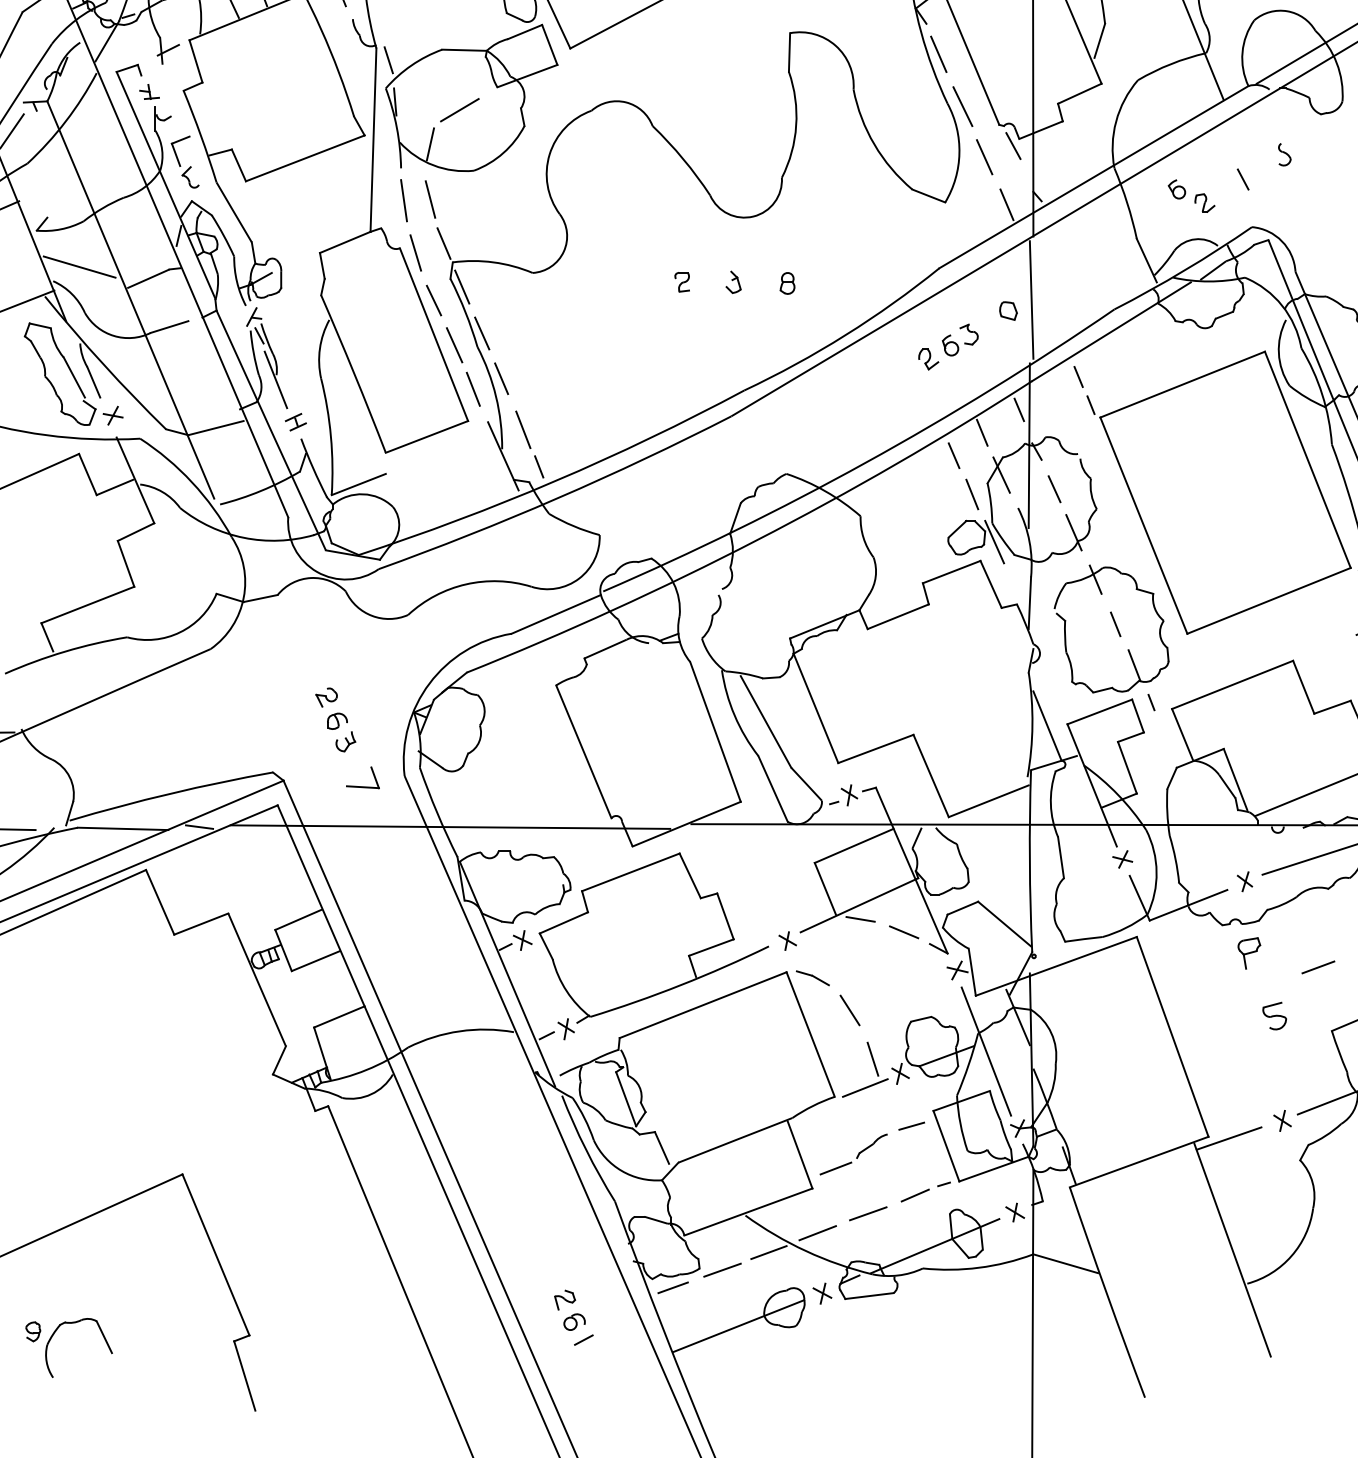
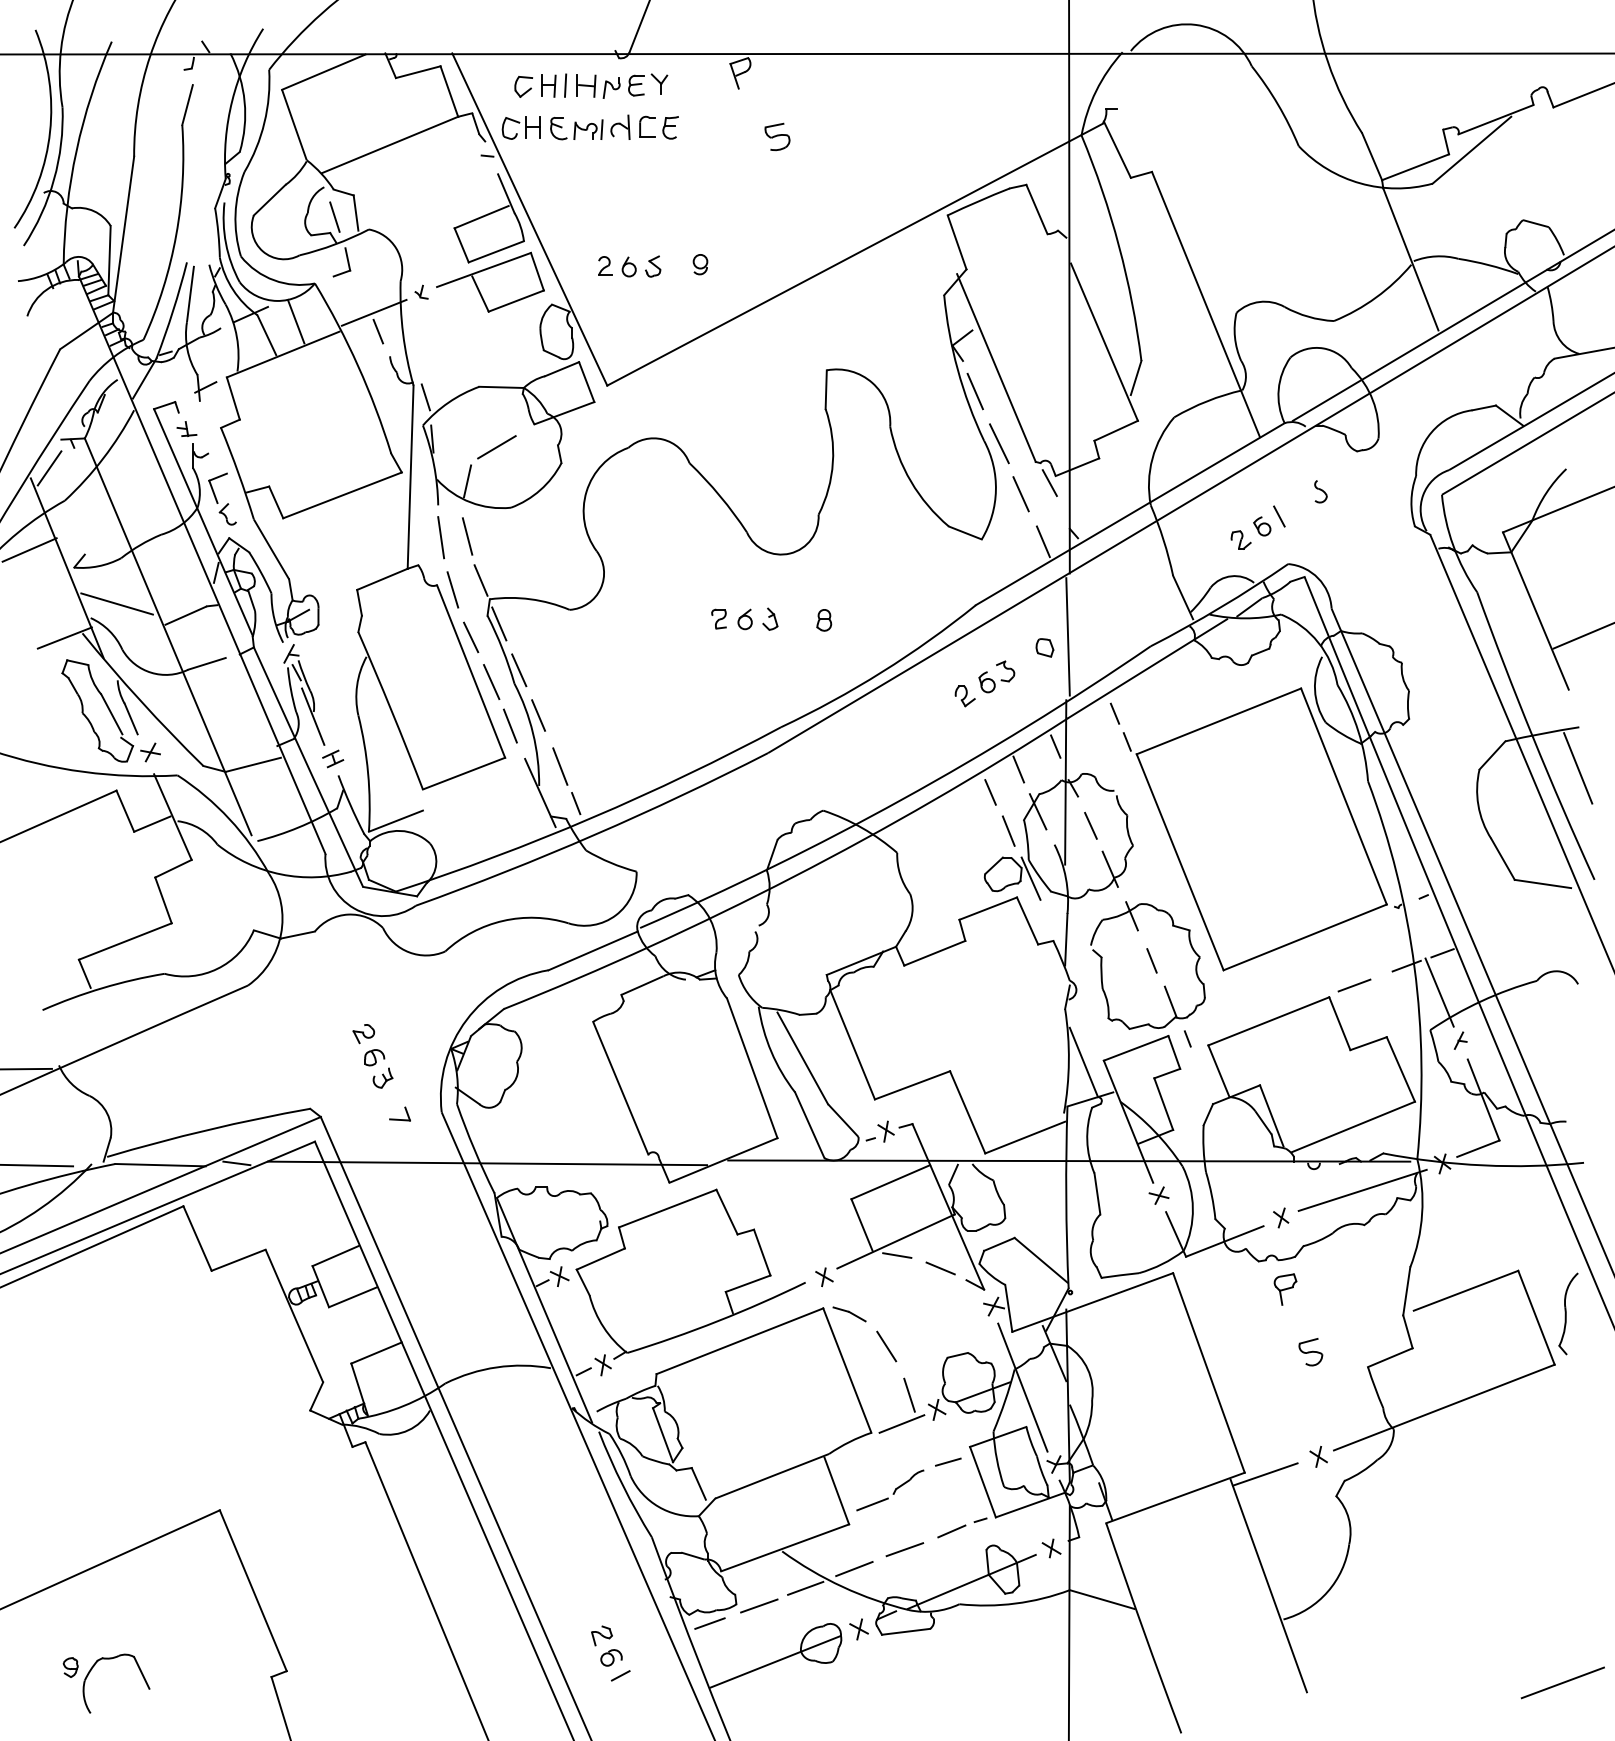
part: (1177, 189) -> (1262, 526), moved
part: (707, 282) -> (744, 619), added
part: (362, 777) -> (399, 1113), size x0.62
line: (1318, 967) -> (1354, 985), moved

